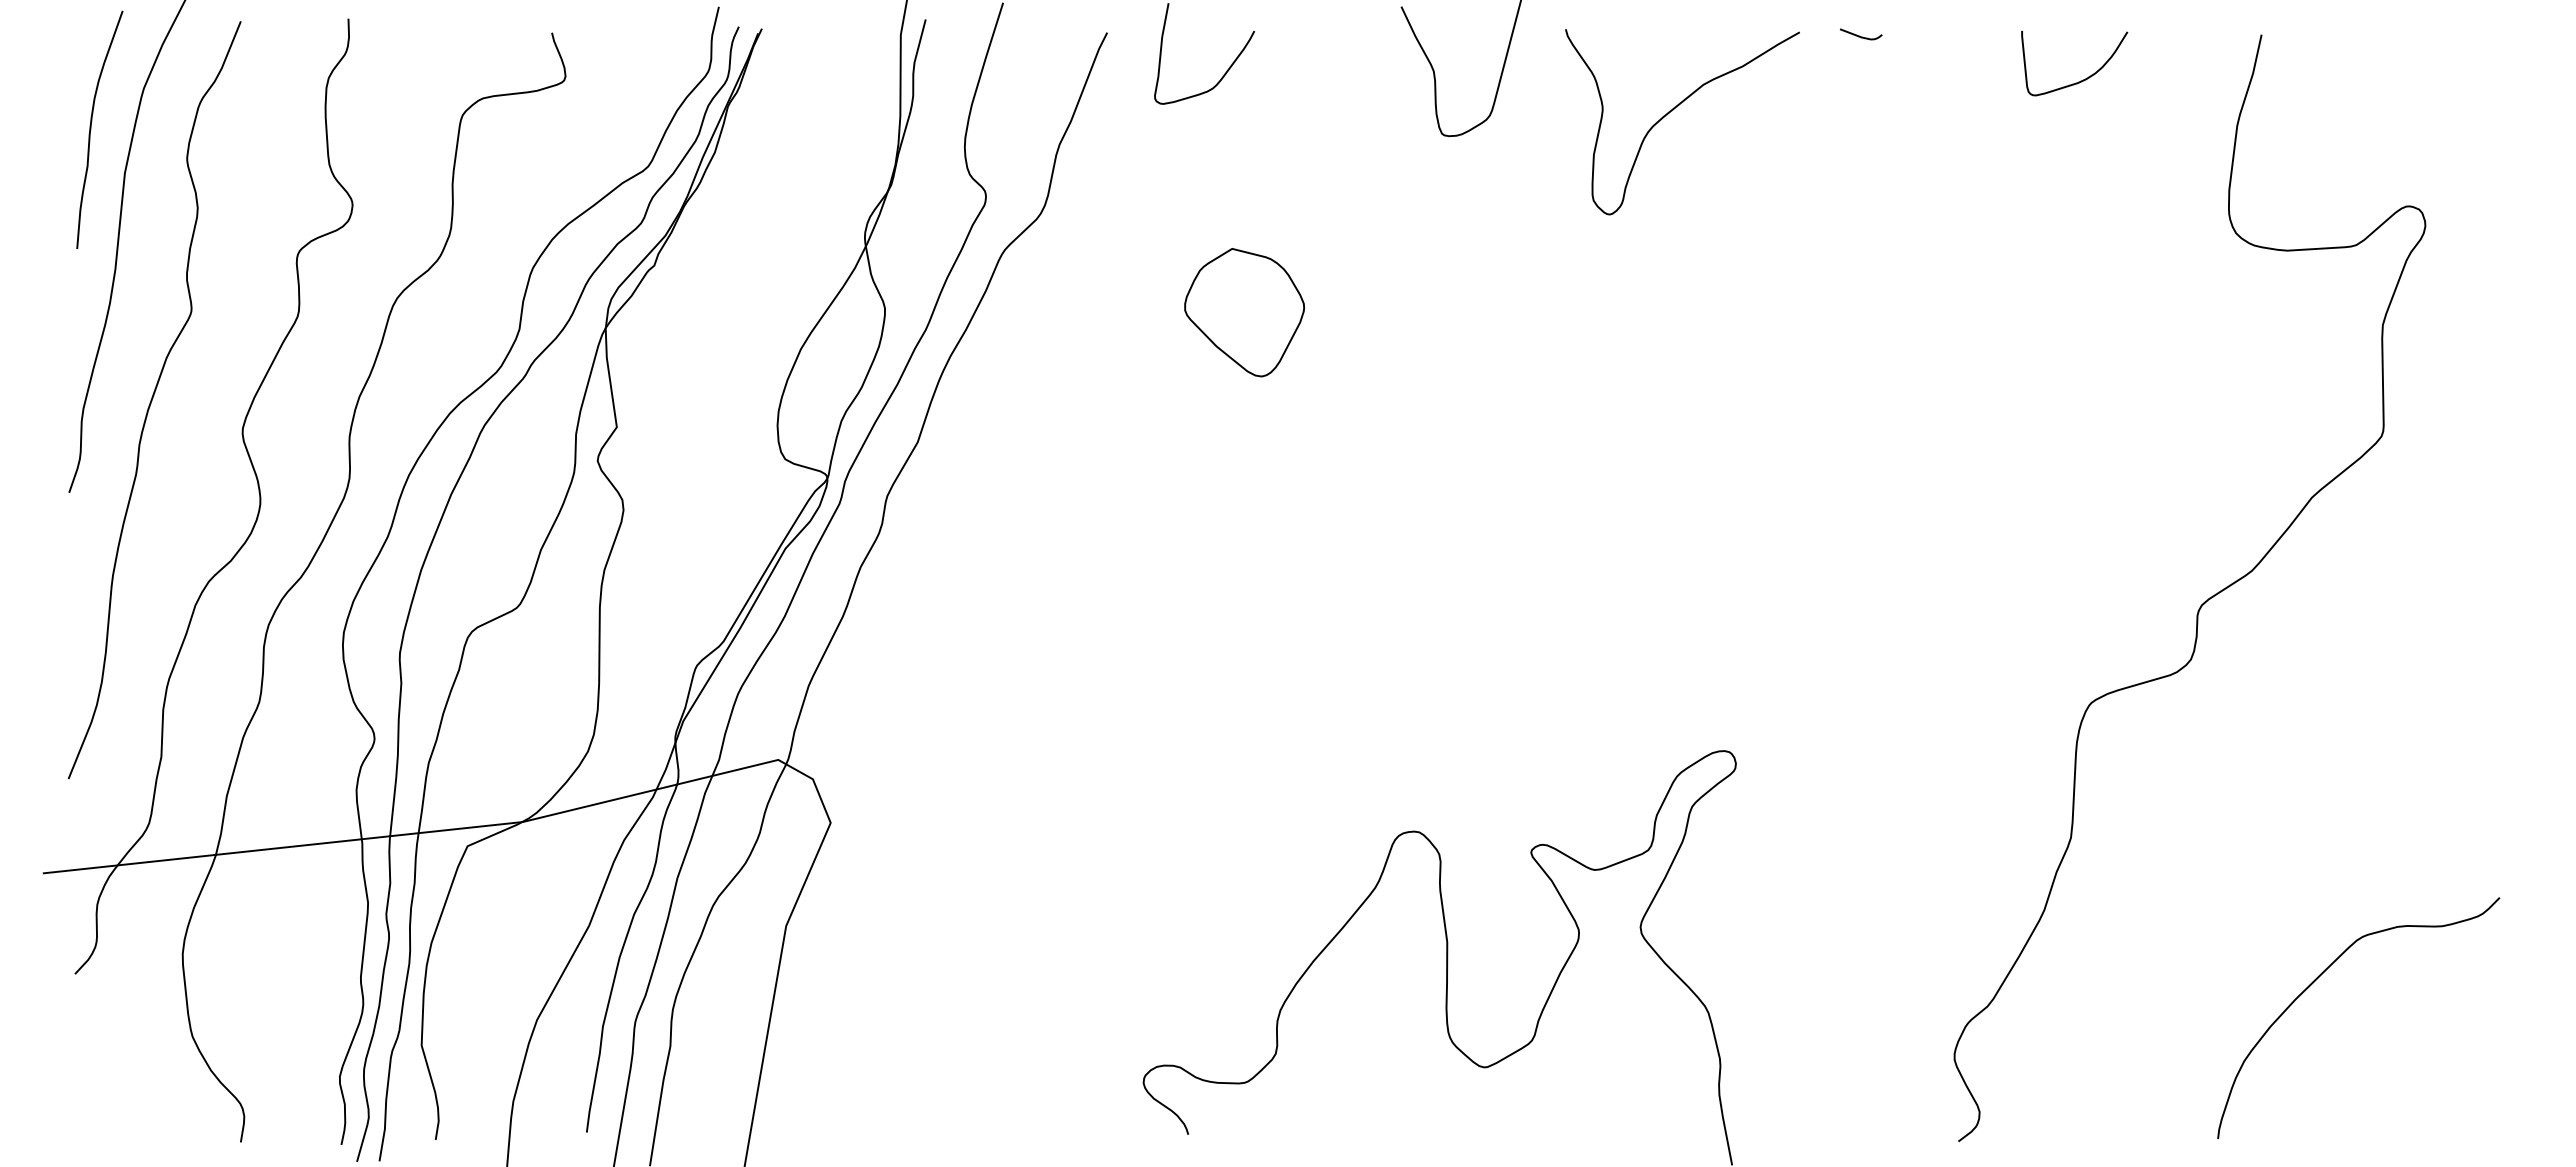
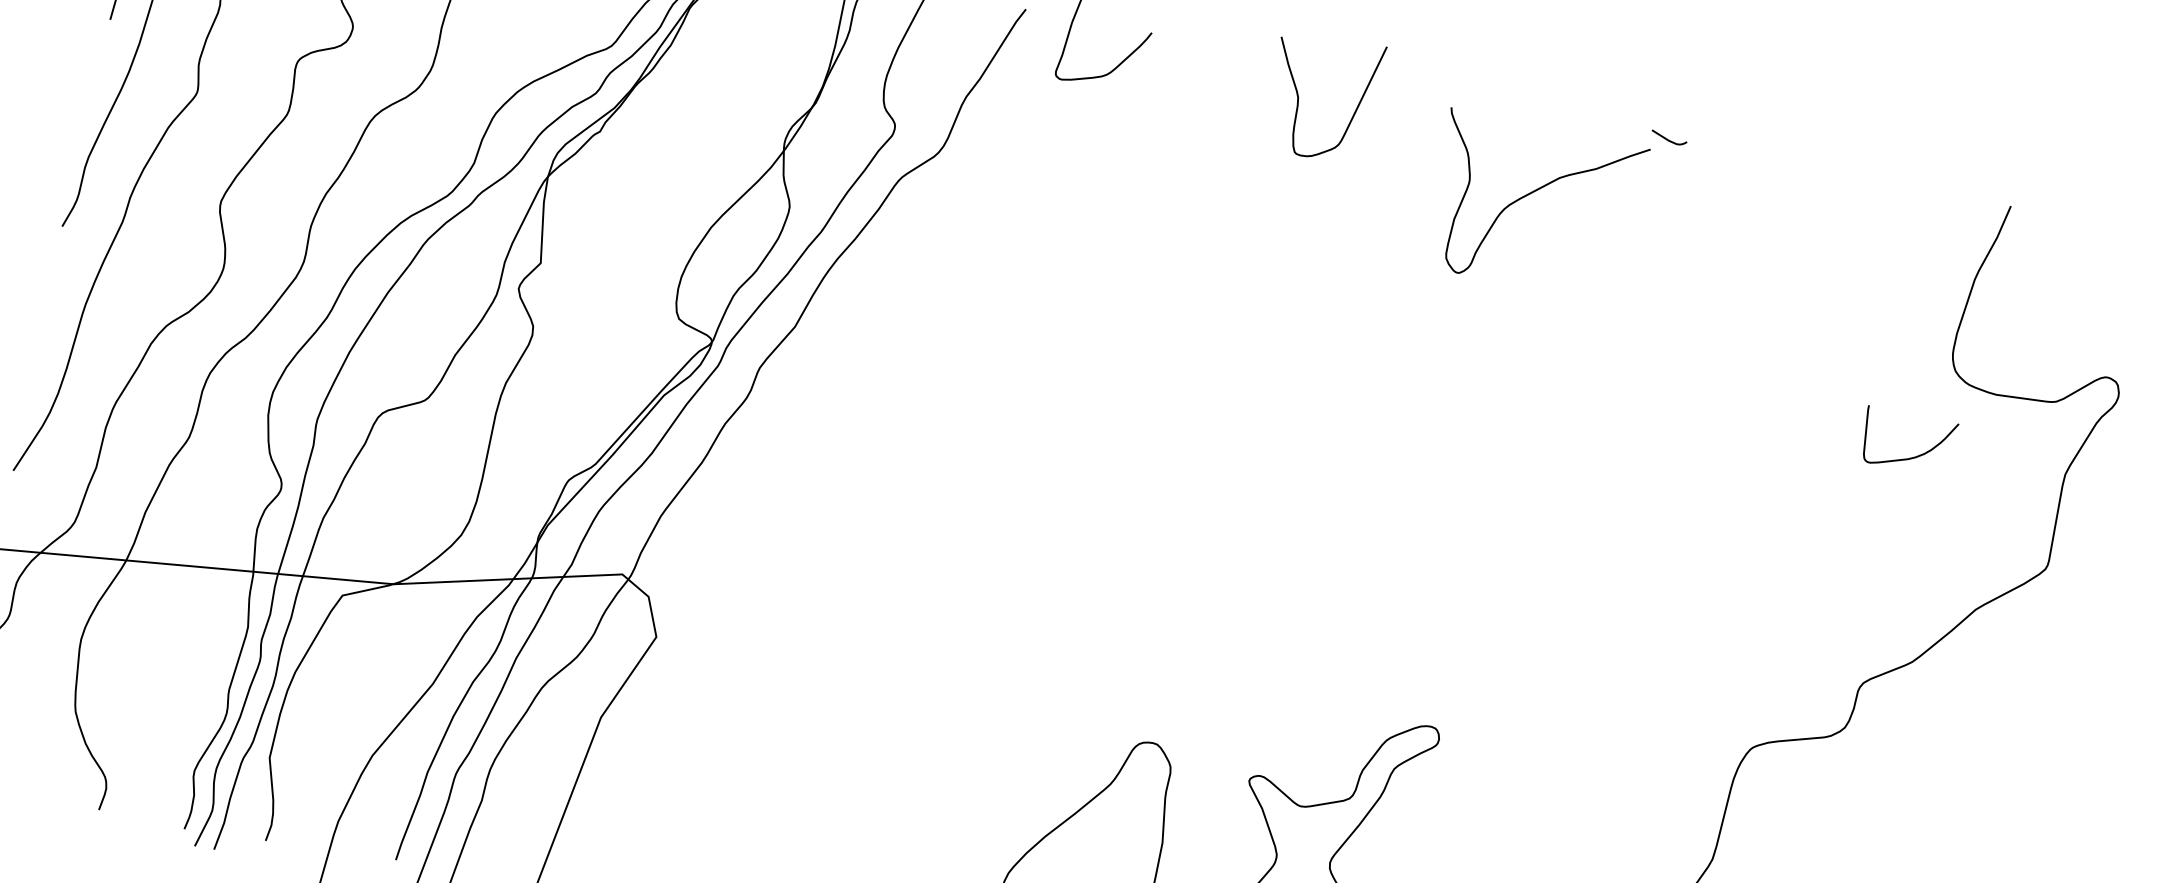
curve: (2080, 80) -> (1910, 457), moved
curve: (1673, 110) -> (1529, 194), moved
part: (1244, 312) -> (1095, 271), removed

